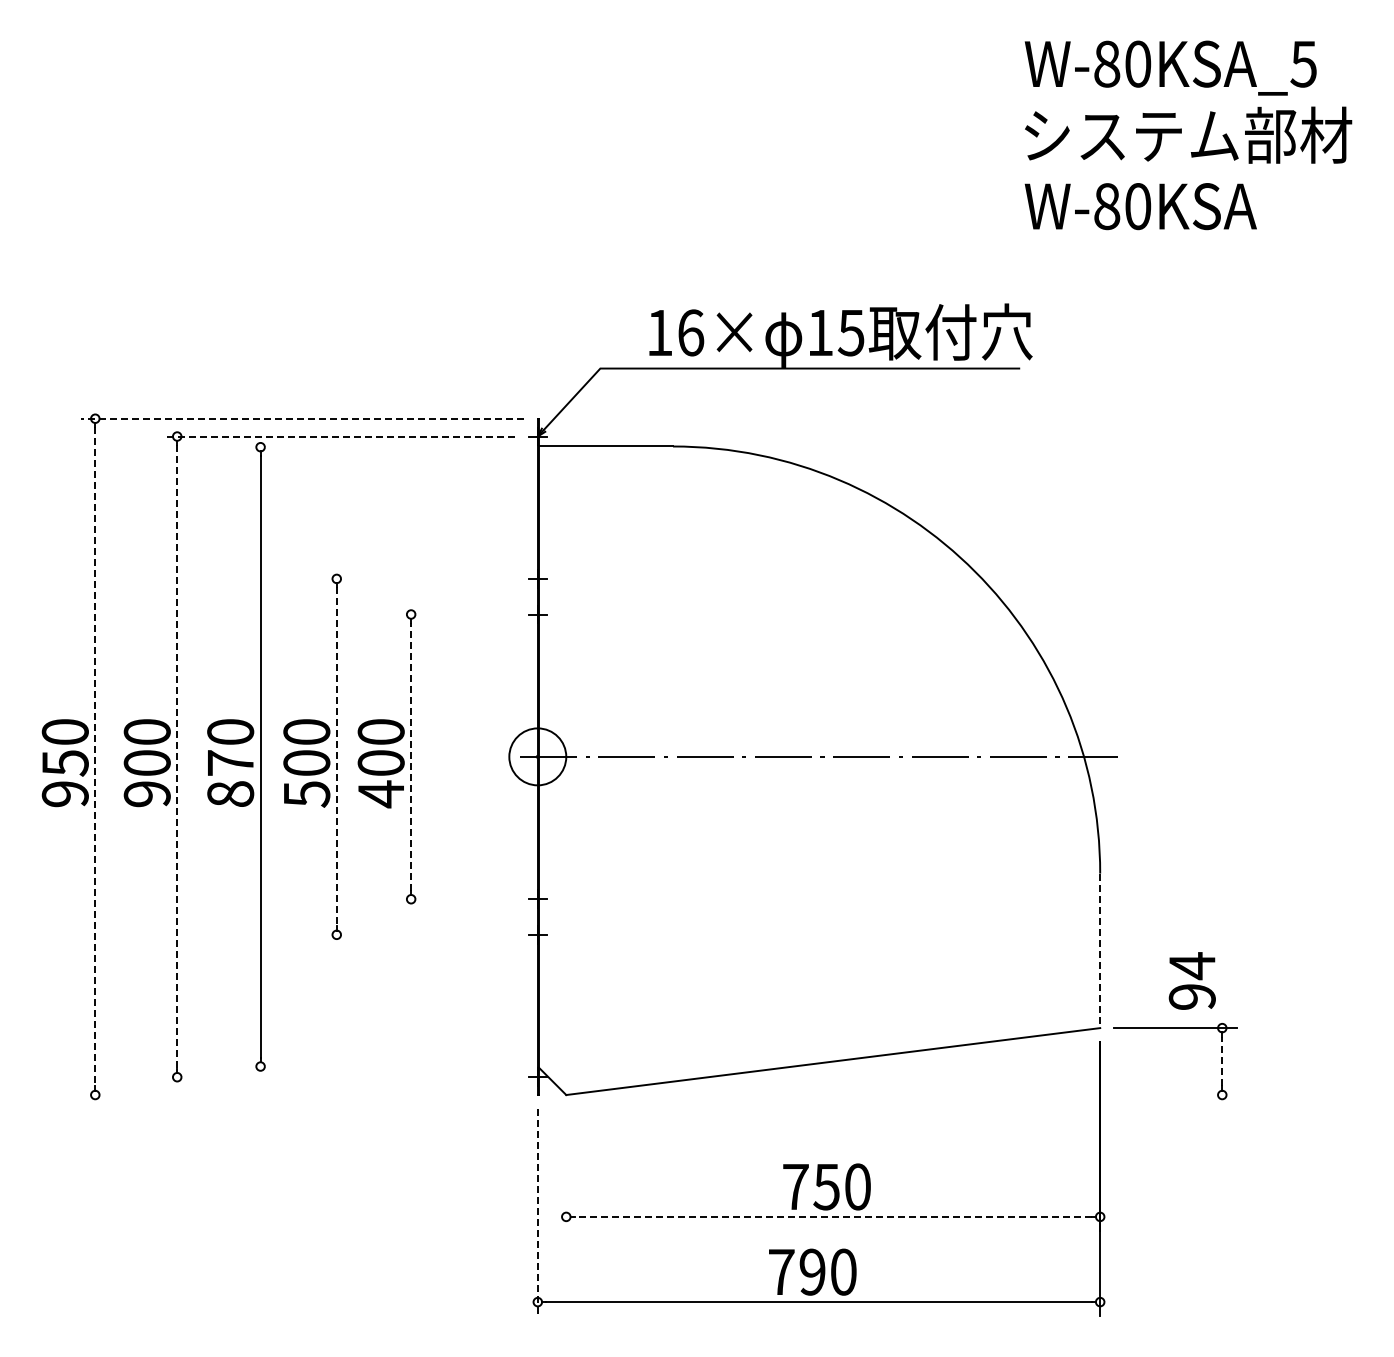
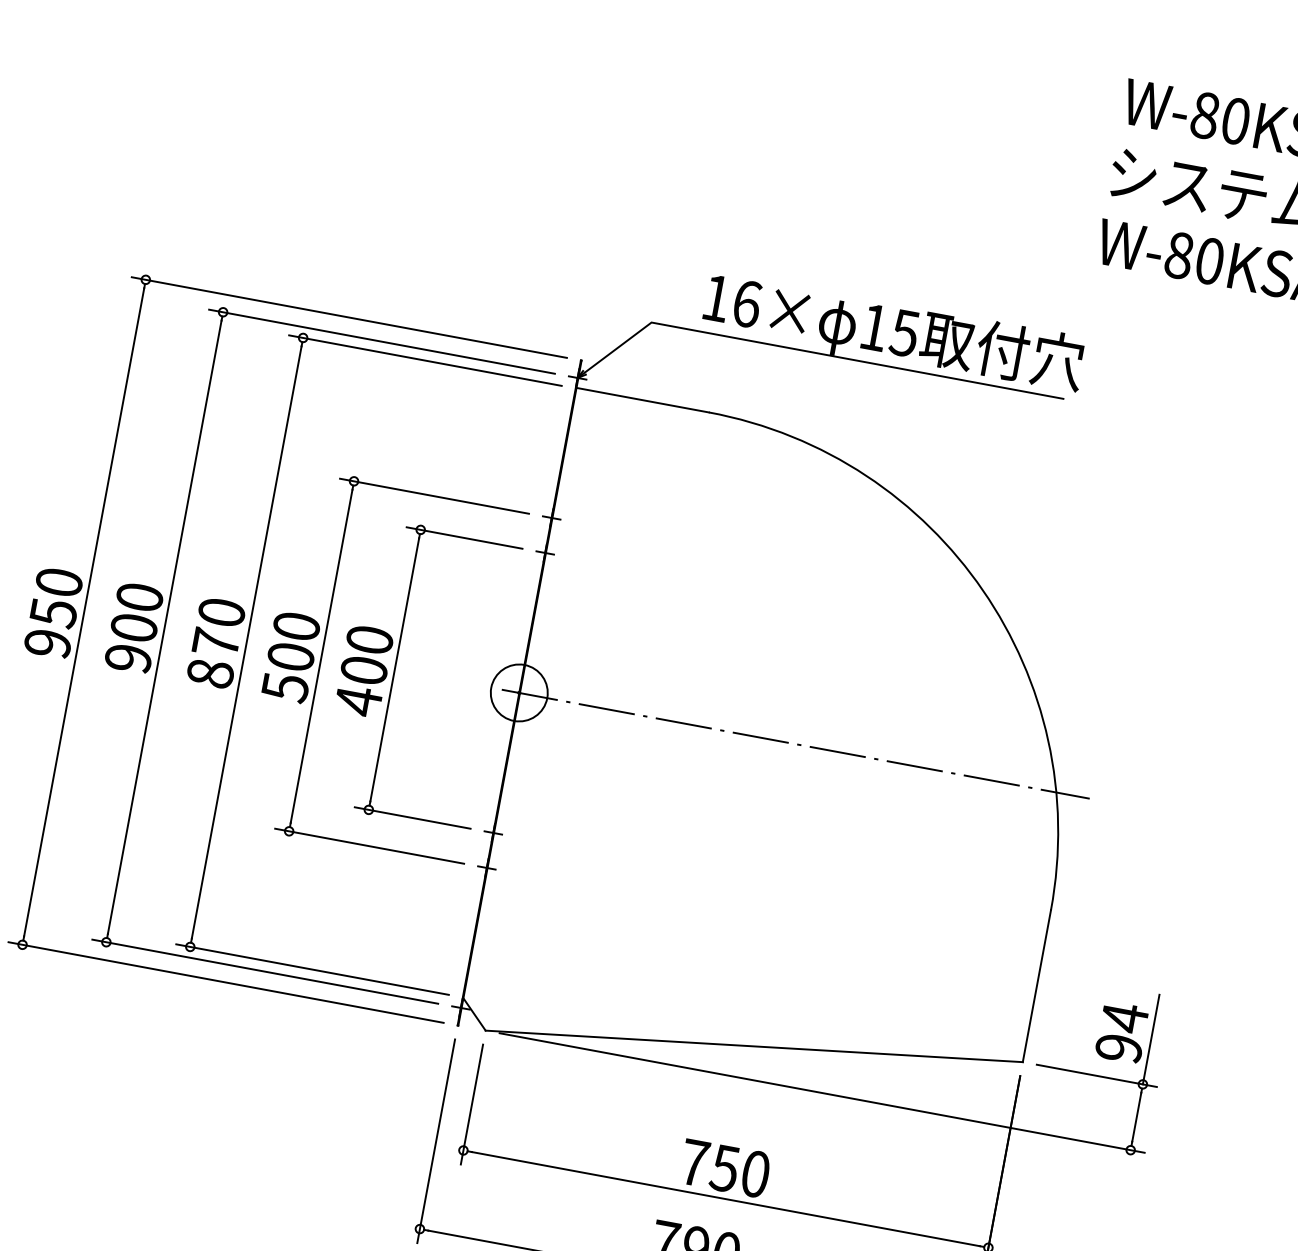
line: (301, 418) -> (348, 317), dashed -> solid
line: (338, 436) -> (381, 341), dashed -> solid
line: (384, 447) -> (424, 360), added
line: (418, 578) -> (434, 495), added
line: (455, 614) -> (464, 537), added
line: (95, 756) -> (84, 611), dashed -> solid
line: (177, 756) -> (165, 626), dashed -> solid
line: (411, 756) -> (395, 669), dashed -> solid
line: (336, 757) -> (321, 656), dashed -> solid
line: (455, 899) -> (412, 818), added
line: (418, 934) -> (369, 845), added
line: (1100, 951) -> (1037, 986), dashed -> solid
line: (1222, 982) -> (1151, 1039), added
line: (1222, 1061) -> (1136, 1117), dashed -> solid
line: (384, 1066) -> (312, 969), added
line: (338, 1077) -> (264, 971), added
line: (302, 1095) -> (226, 983), added
line: (908, 1095) -> (822, 1093), added
line: (566, 1170) -> (472, 1104), added
line: (537, 1212) -> (435, 1140), dashed -> solid
line: (832, 1216) -> (725, 1198), dashed -> solid

